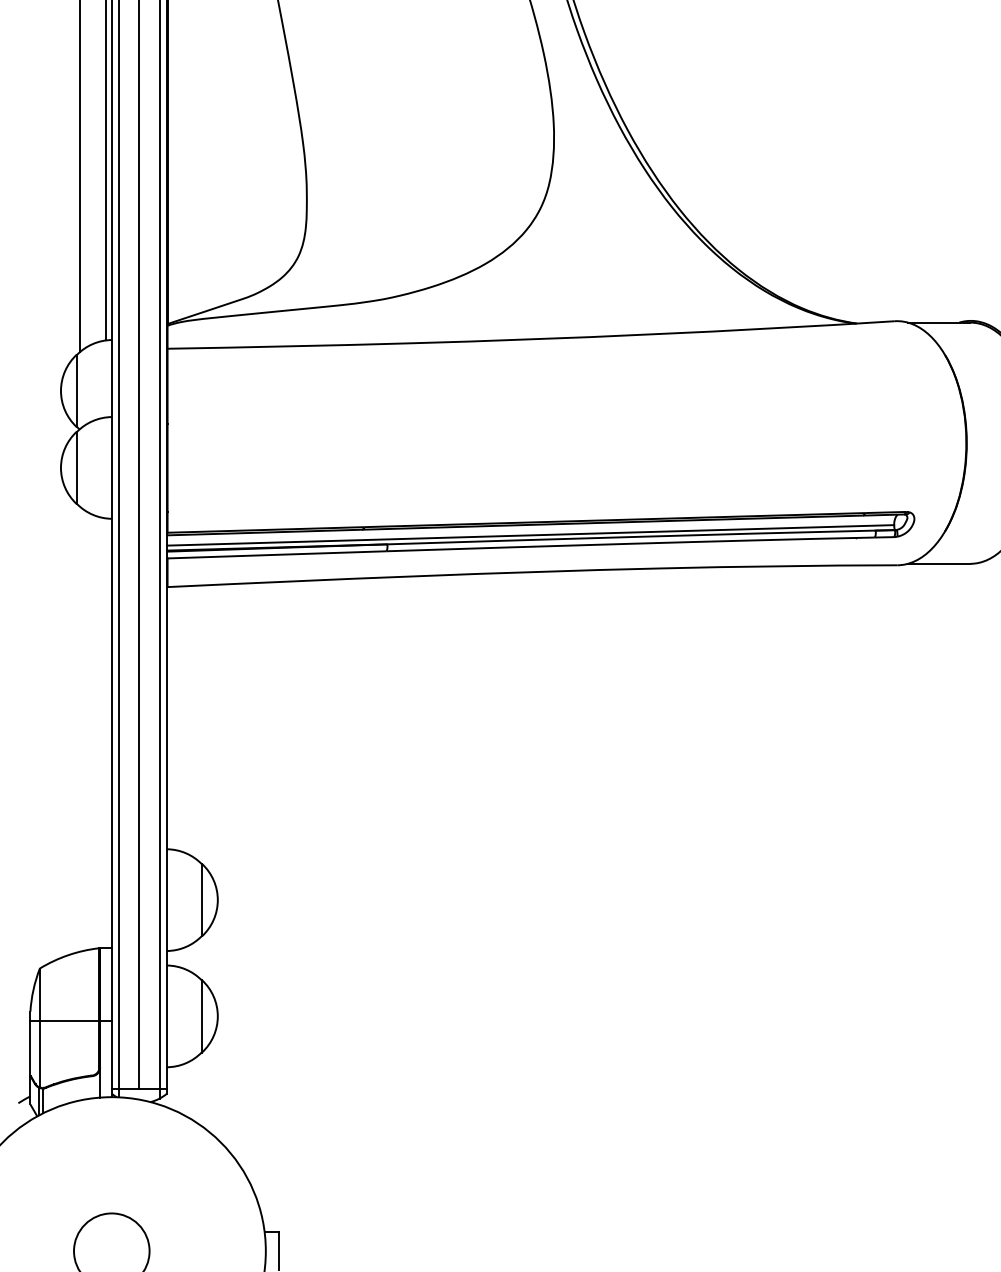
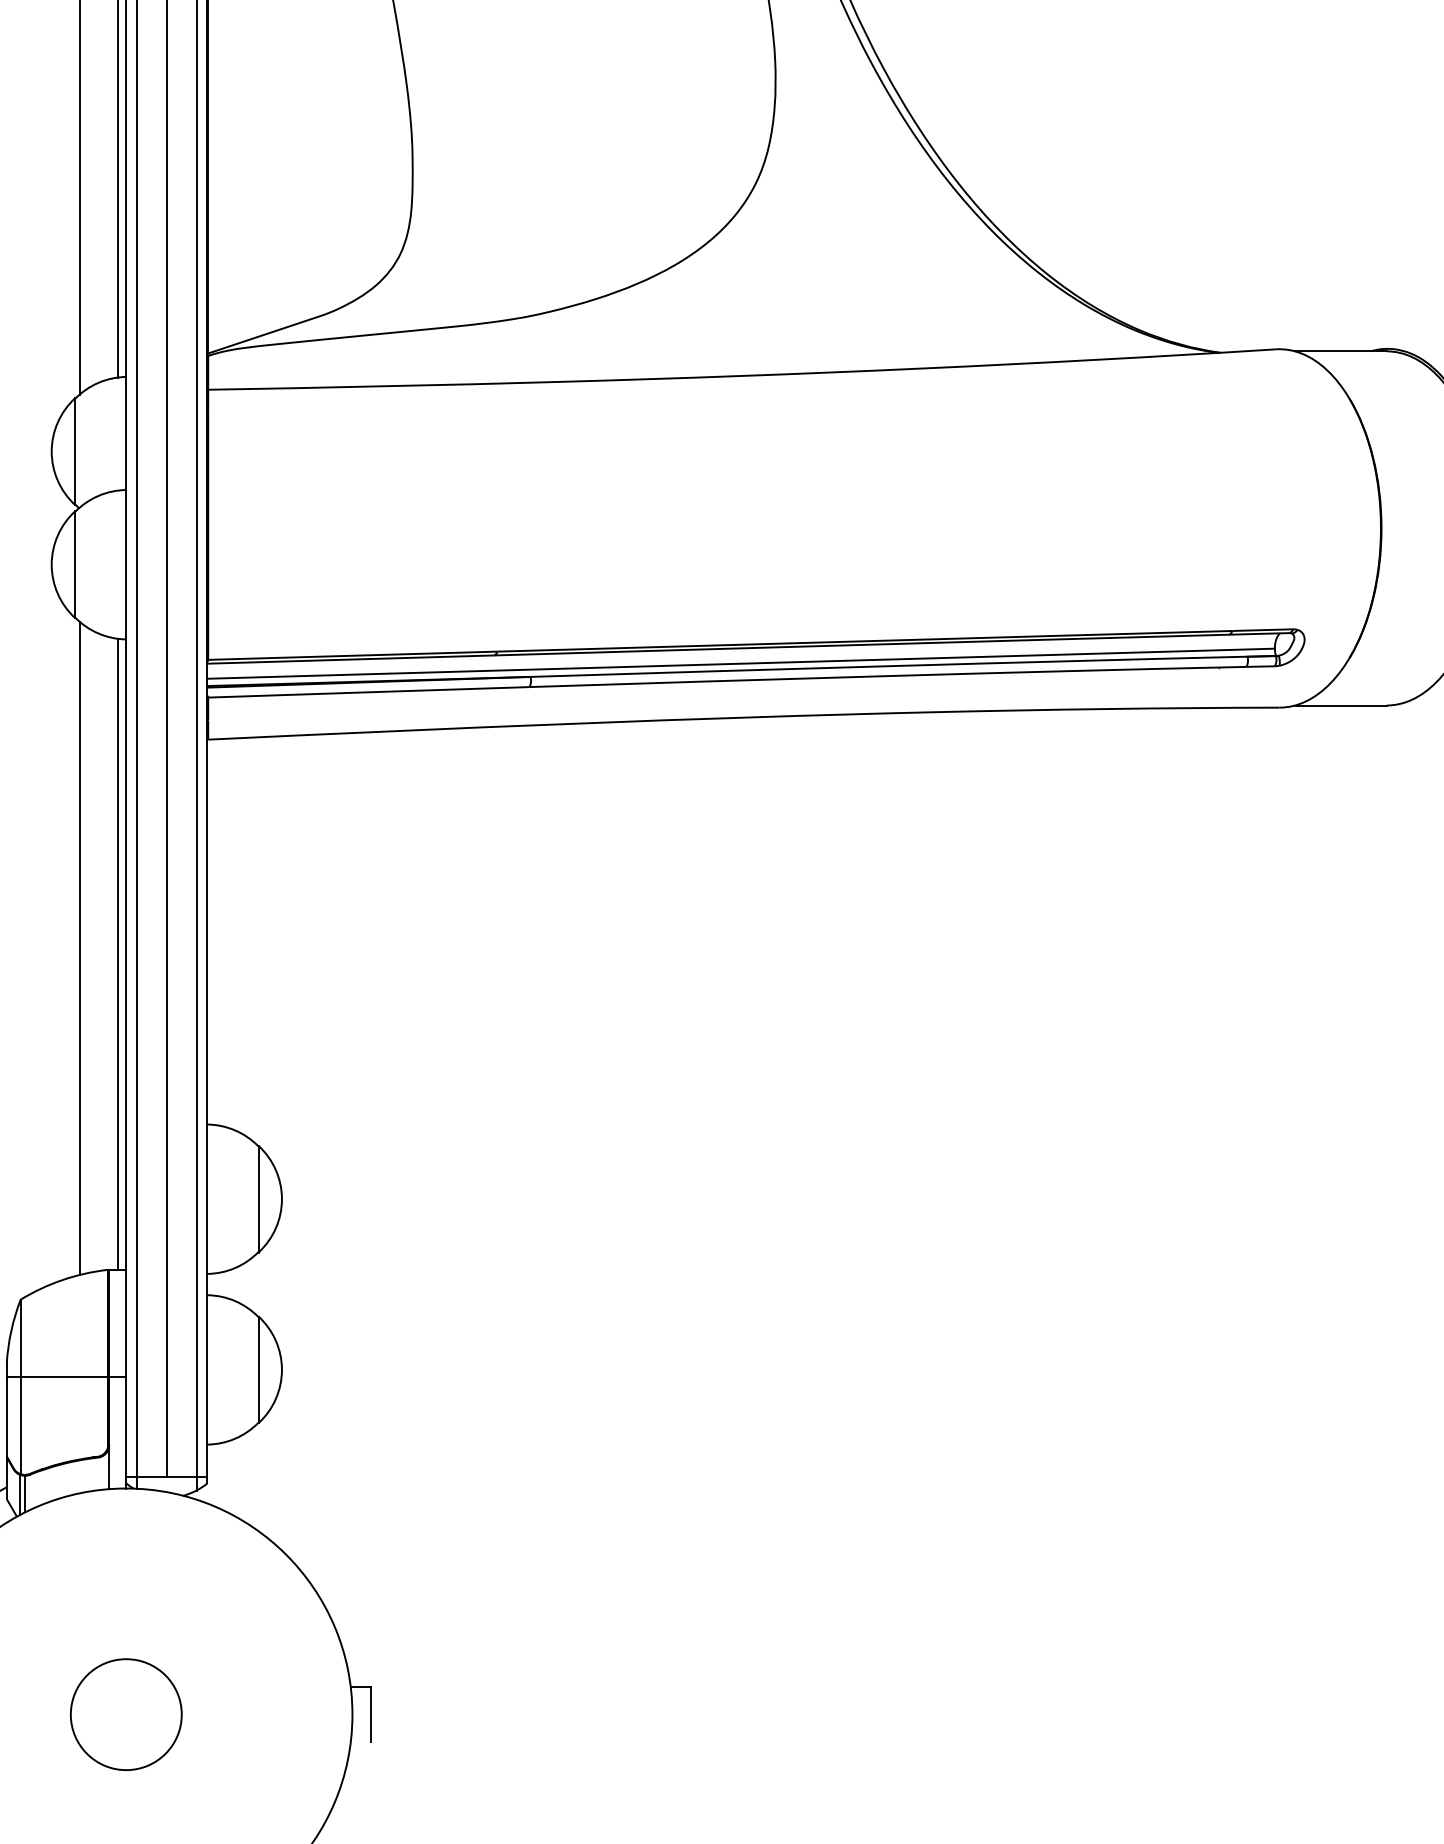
line: (80, 728) -> (80, 947), added
line: (105, 733) -> (117, 954), added

